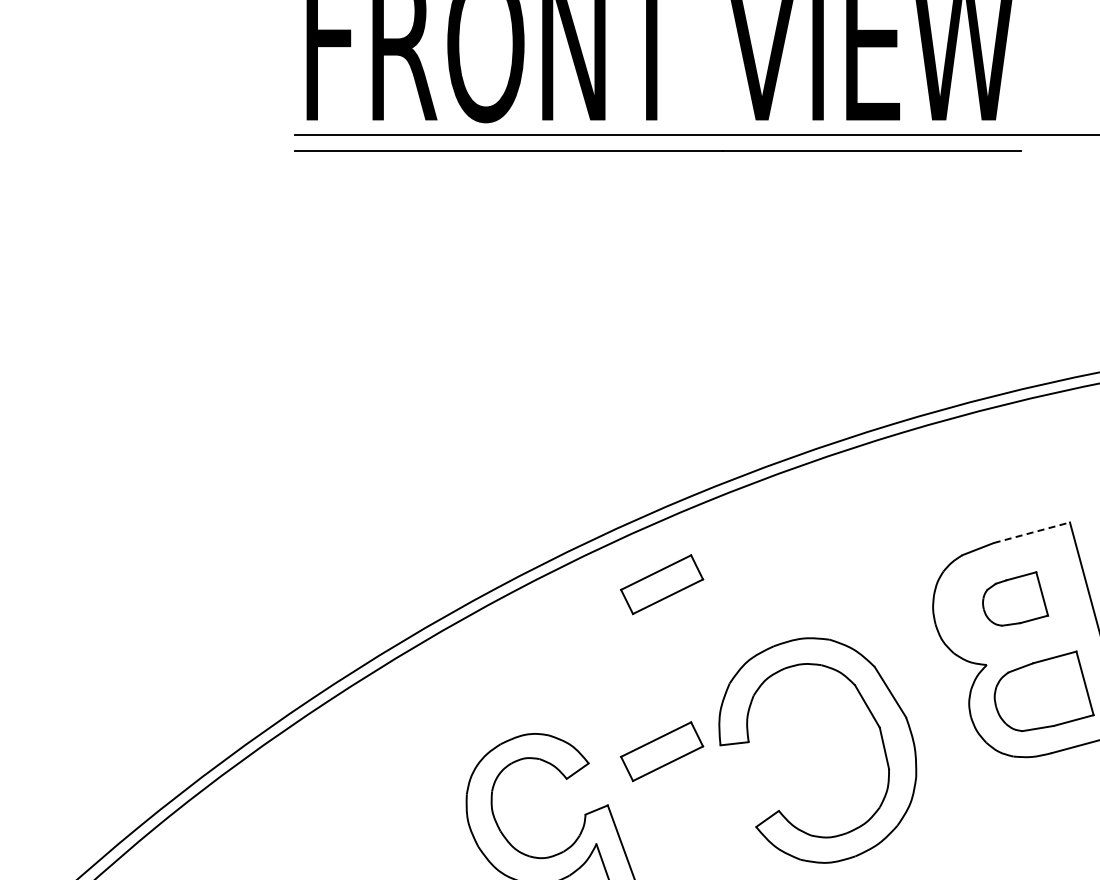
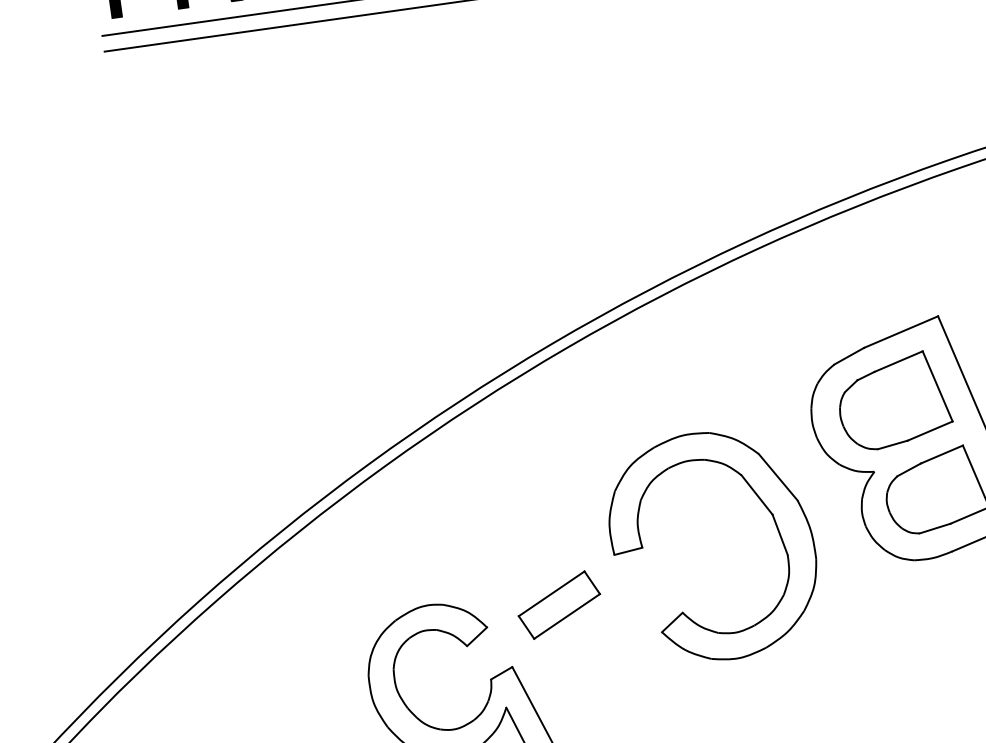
line: (1032, 532) -> (901, 331), dashed -> solid
part: (662, 584) -> (536, 436), removed
part: (1015, 598) -> (893, 400), size x1.67
part: (873, 719) -> (765, 507), moved

